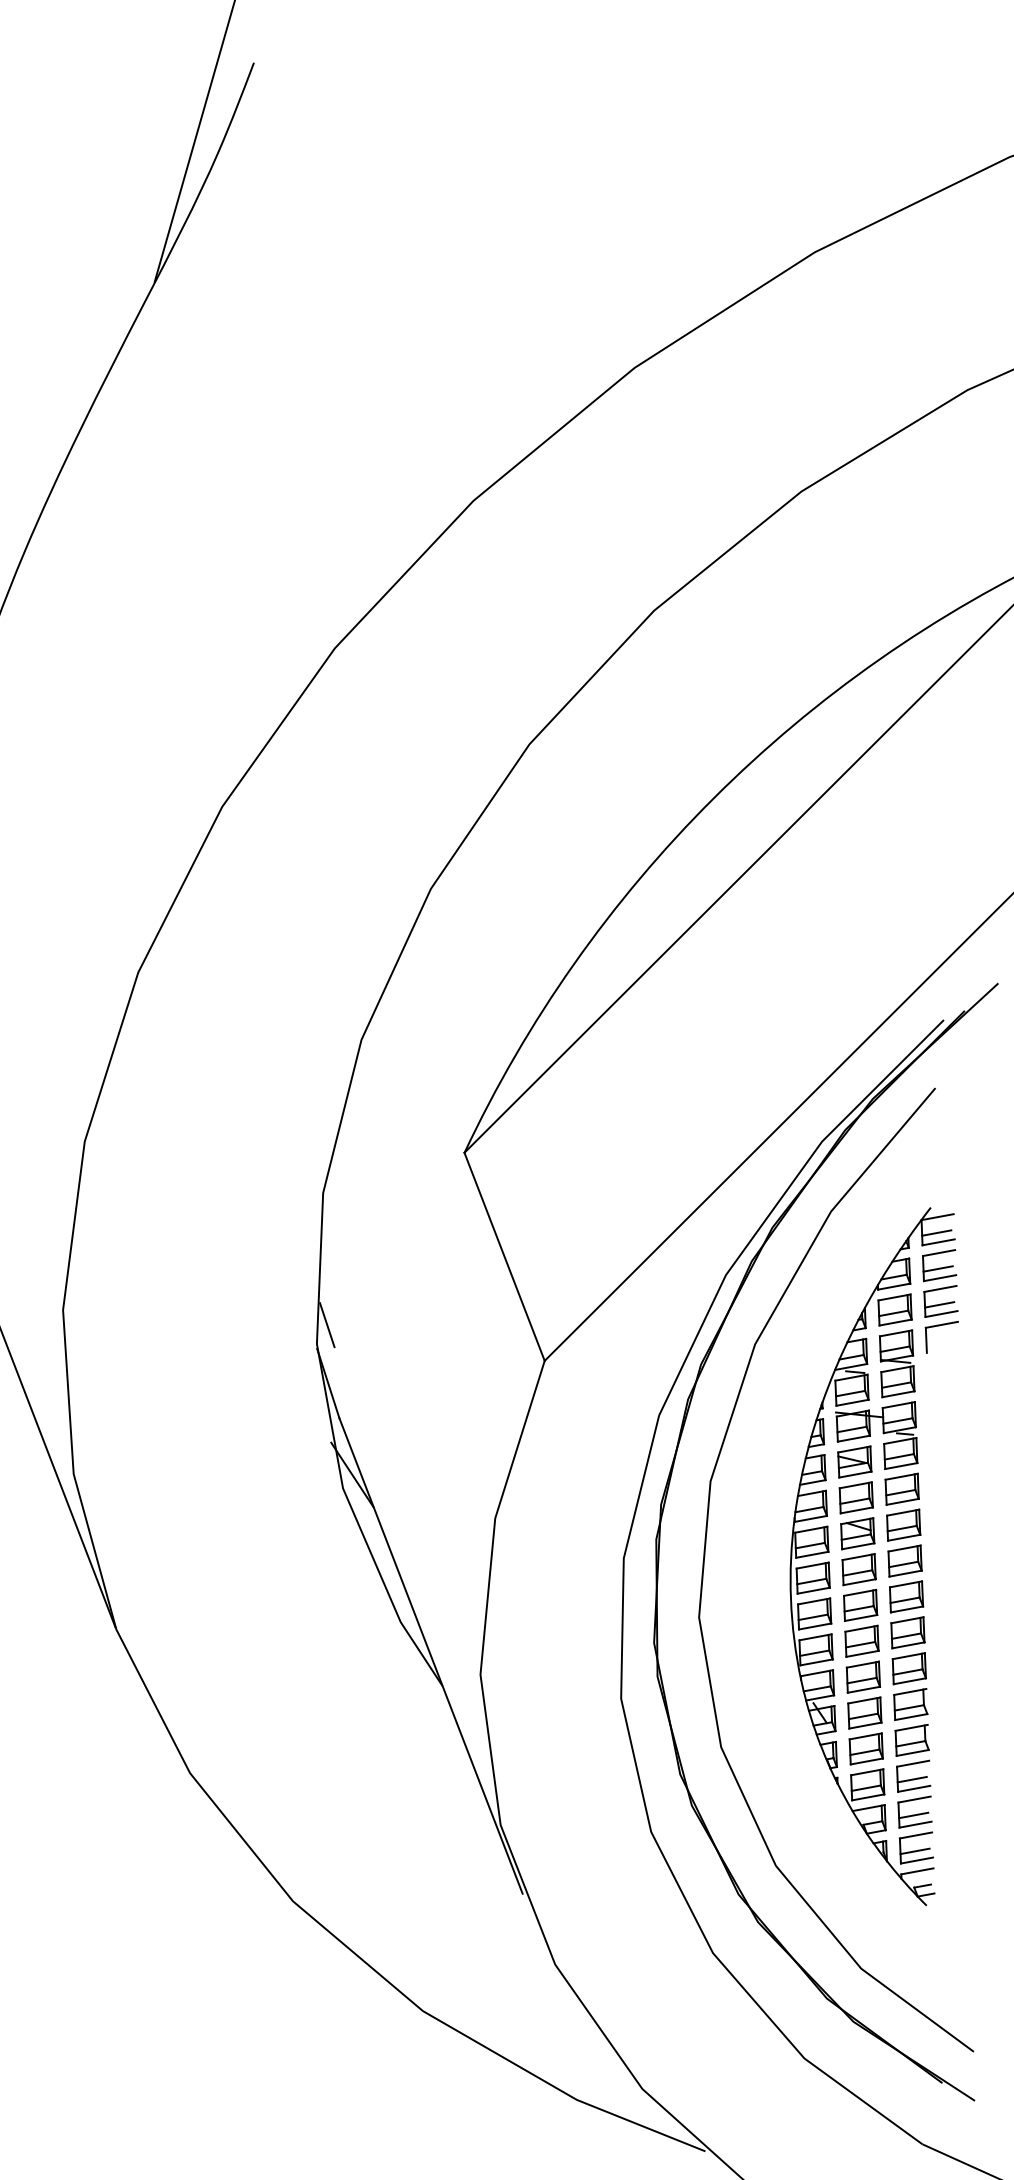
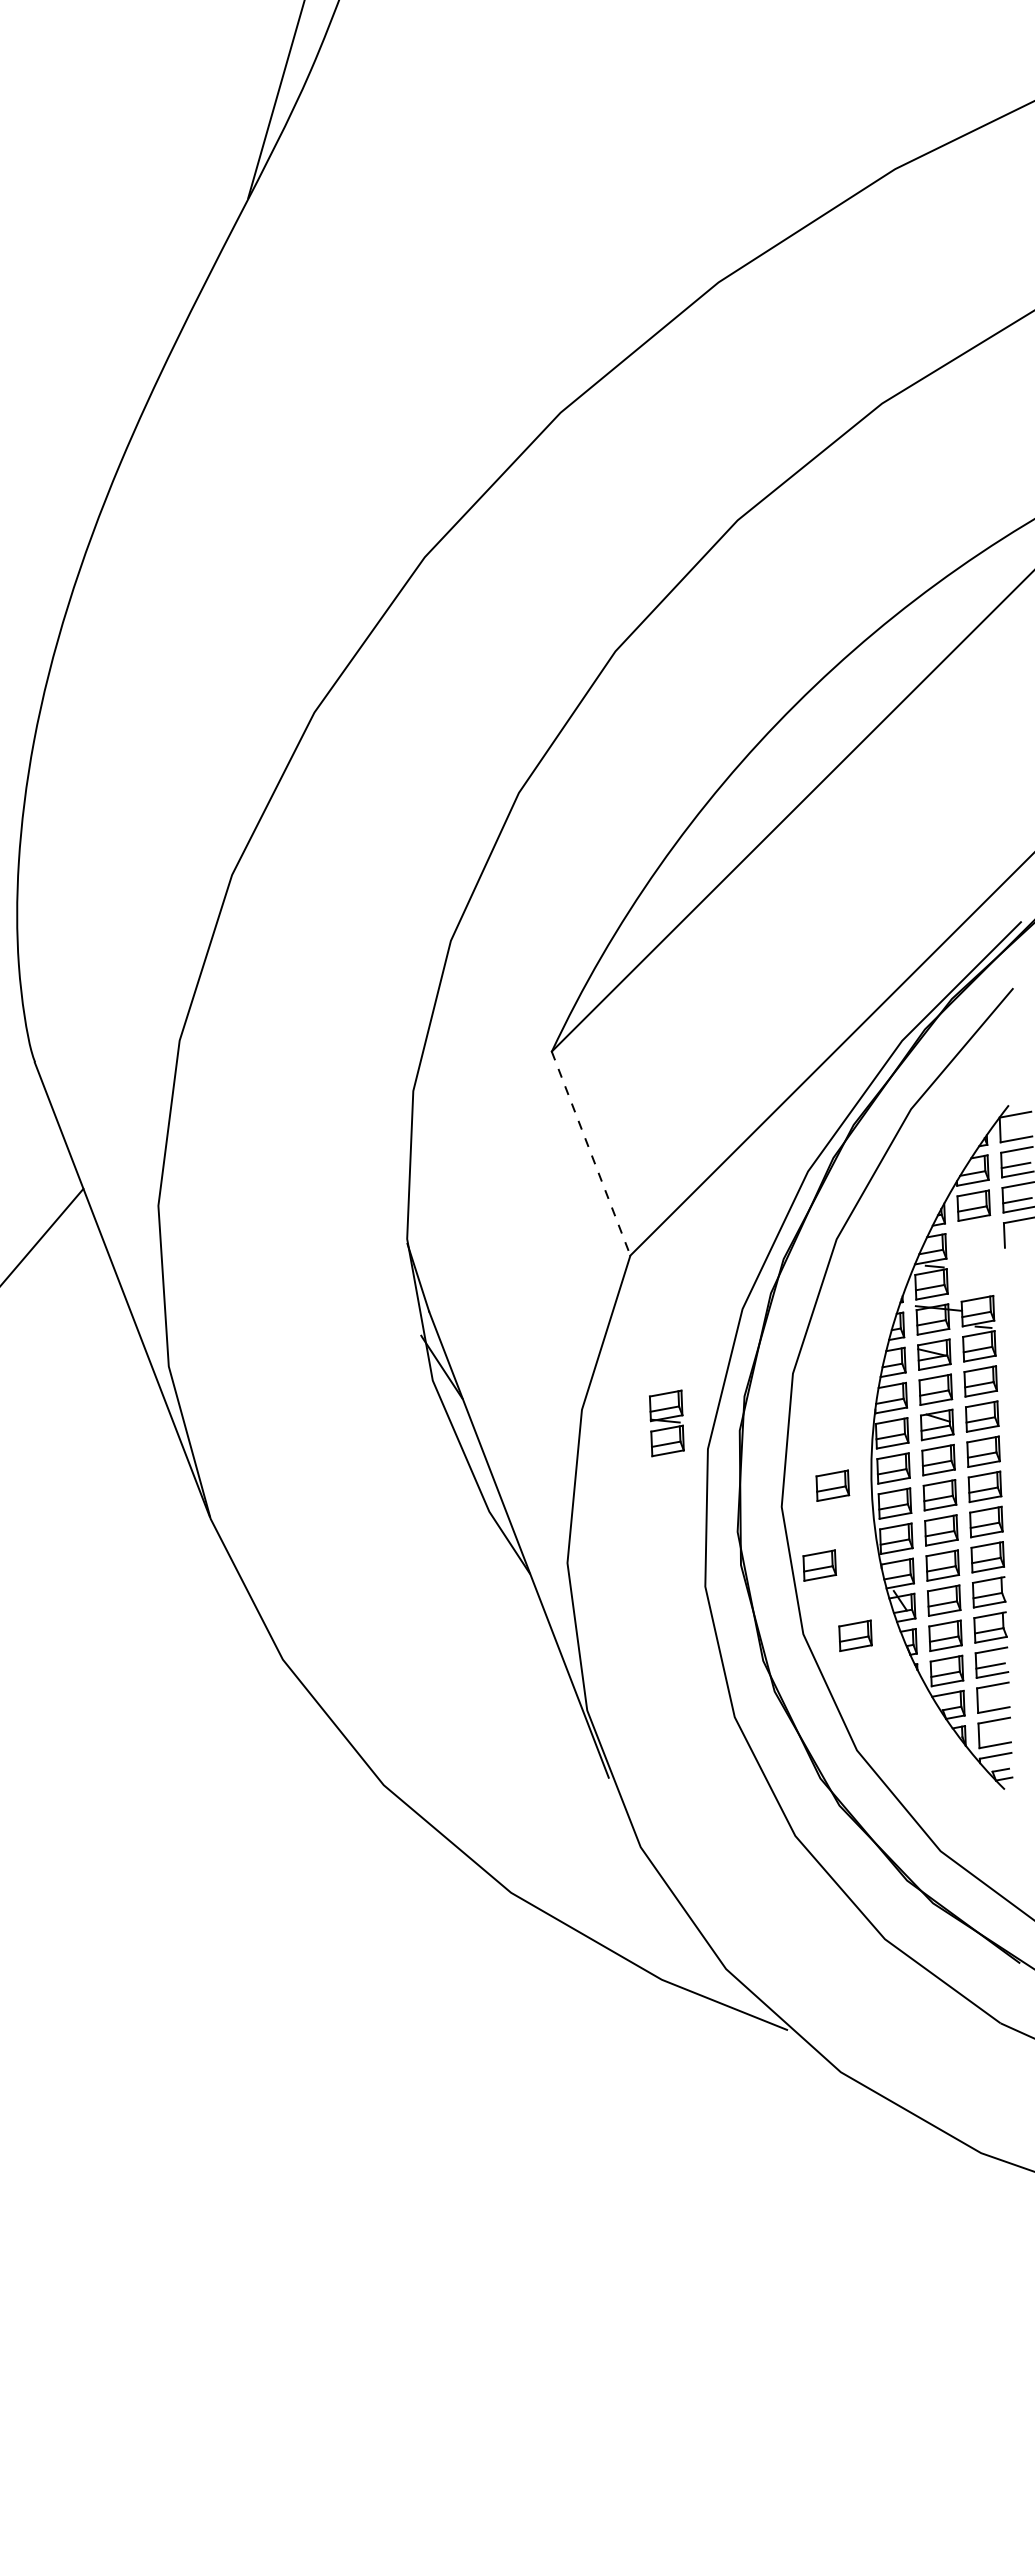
line: (936, 1232) -> (1014, 1129), removed
line: (505, 1257) -> (591, 1154), solid -> dashed
line: (327, 1325) -> (417, 1220), removed
part: (896, 1363) -> (666, 1423), moved
part: (750, 1595) -> (832, 1485), added
part: (737, 1677) -> (819, 1565), added
part: (774, 1748) -> (855, 1635), added
line: (913, 1814) -> (991, 1700), removed
line: (915, 1850) -> (993, 1735), removed

